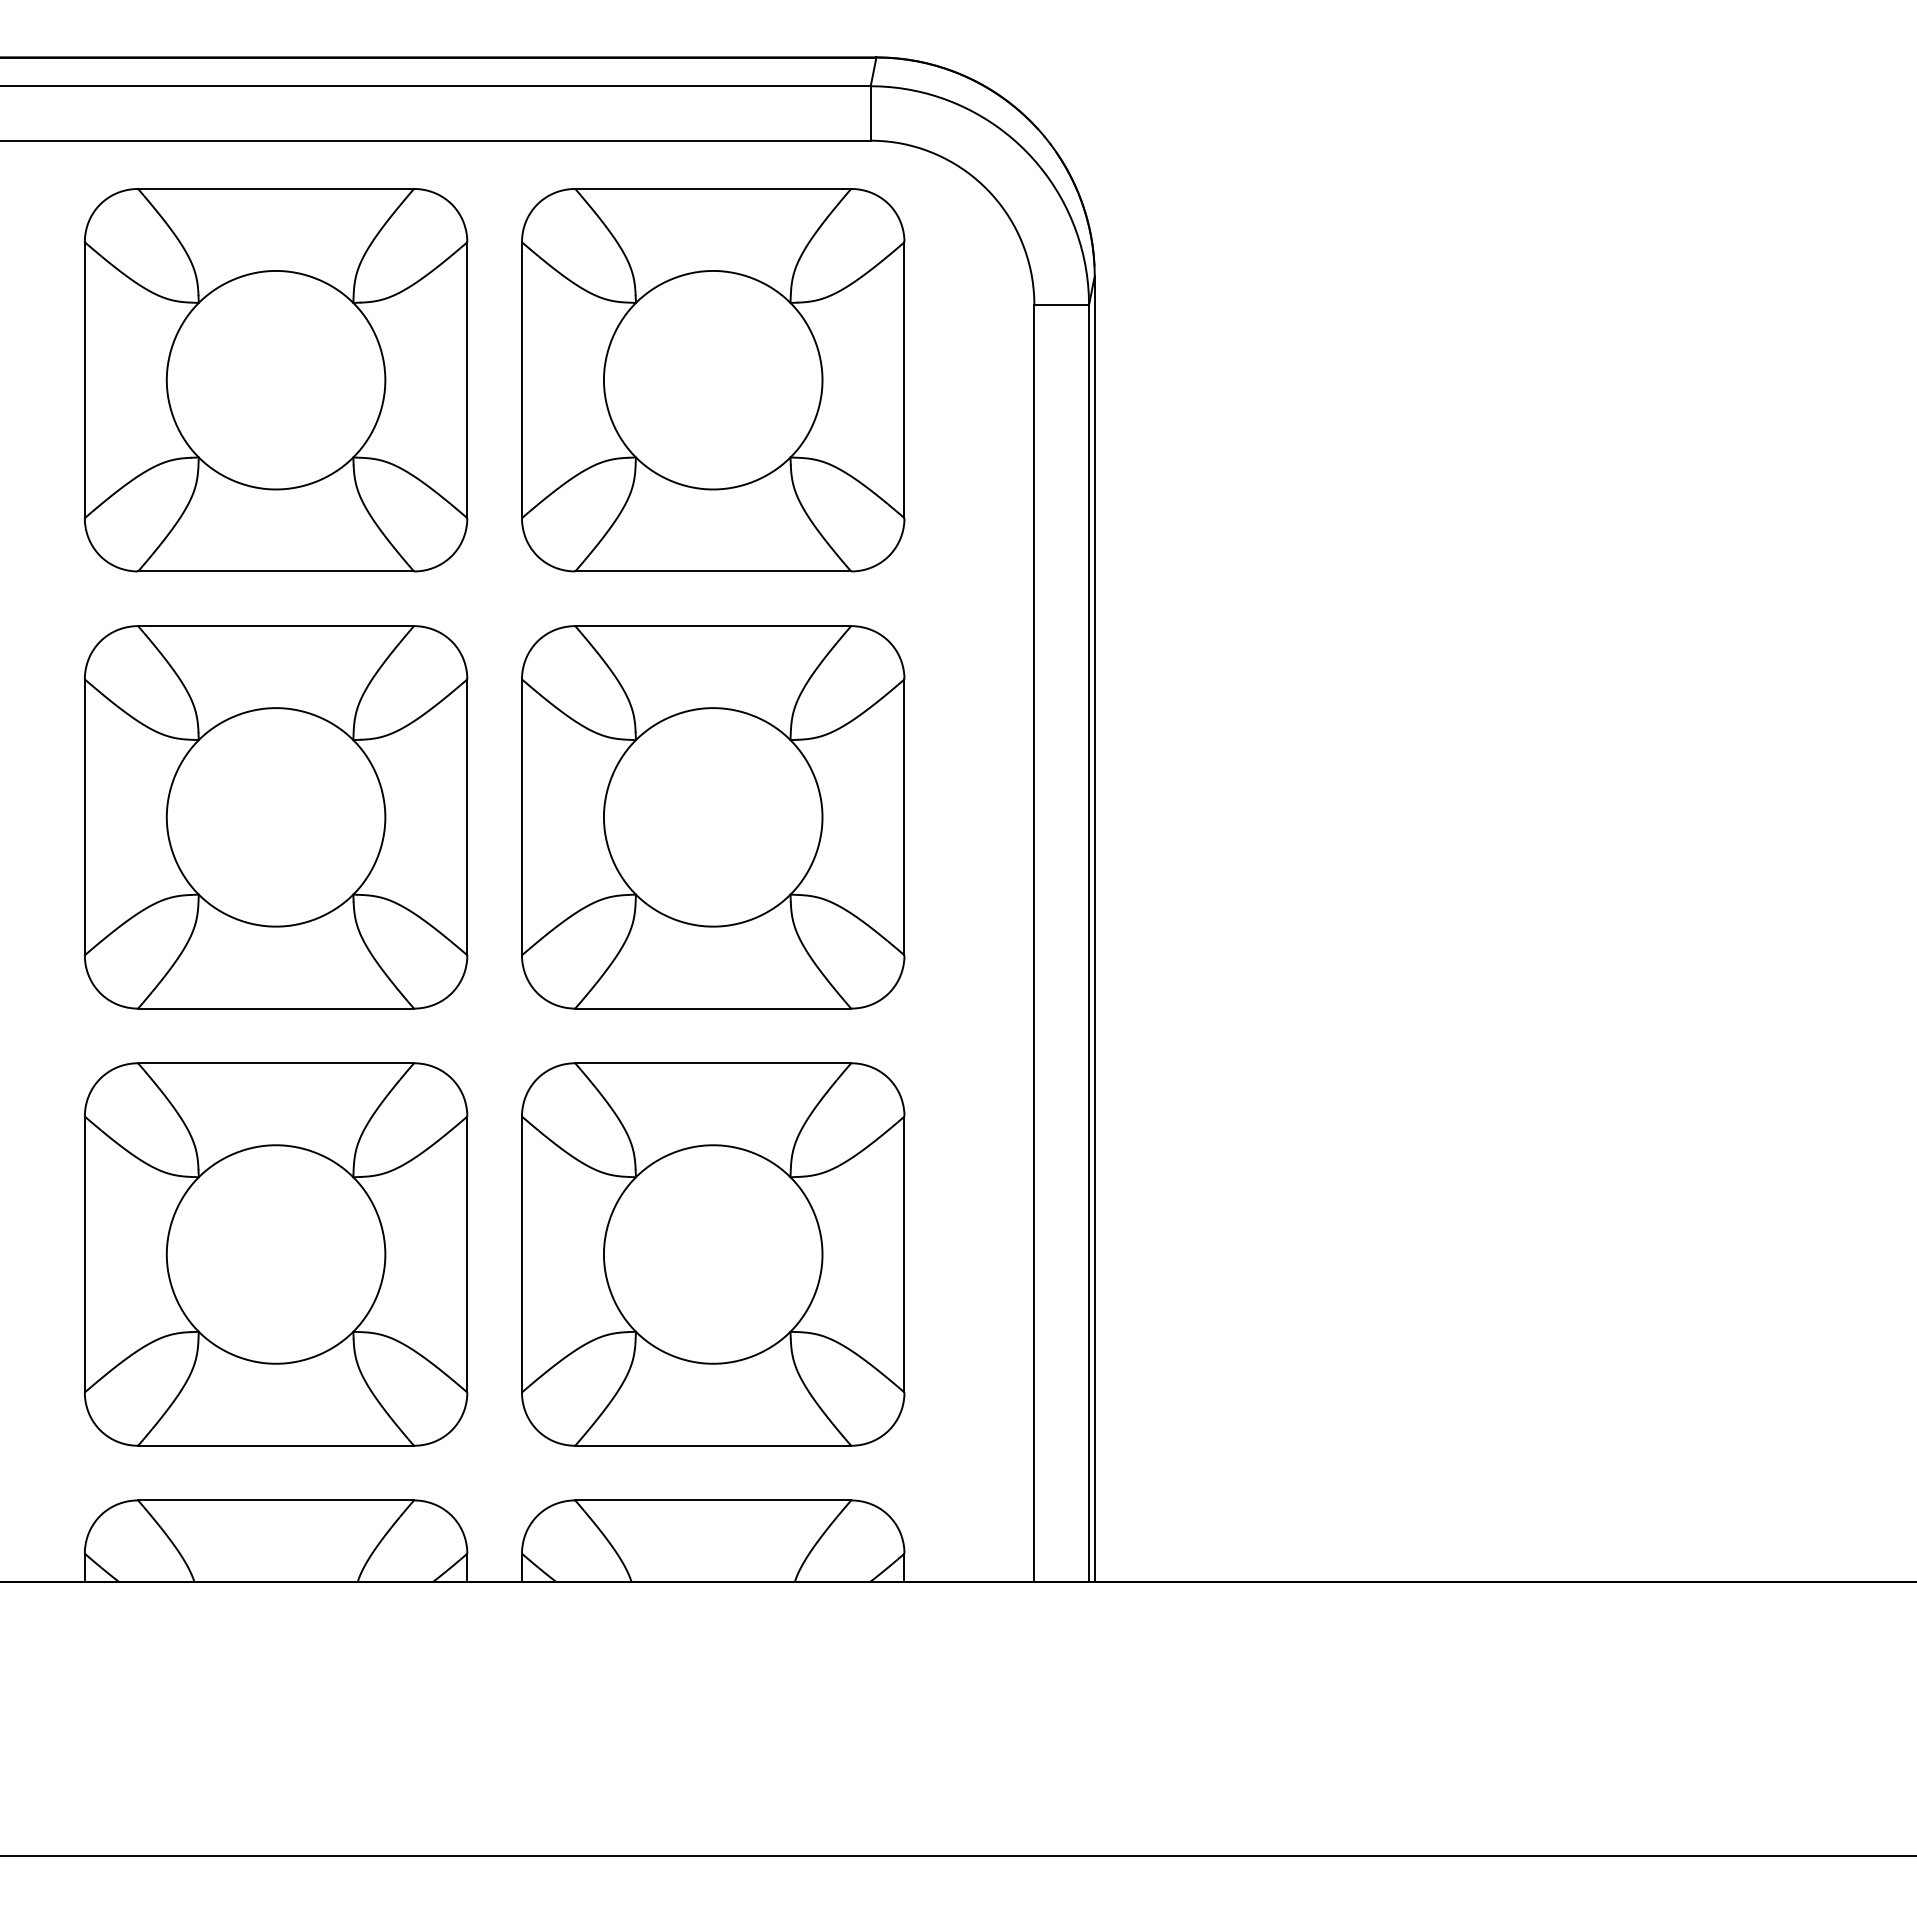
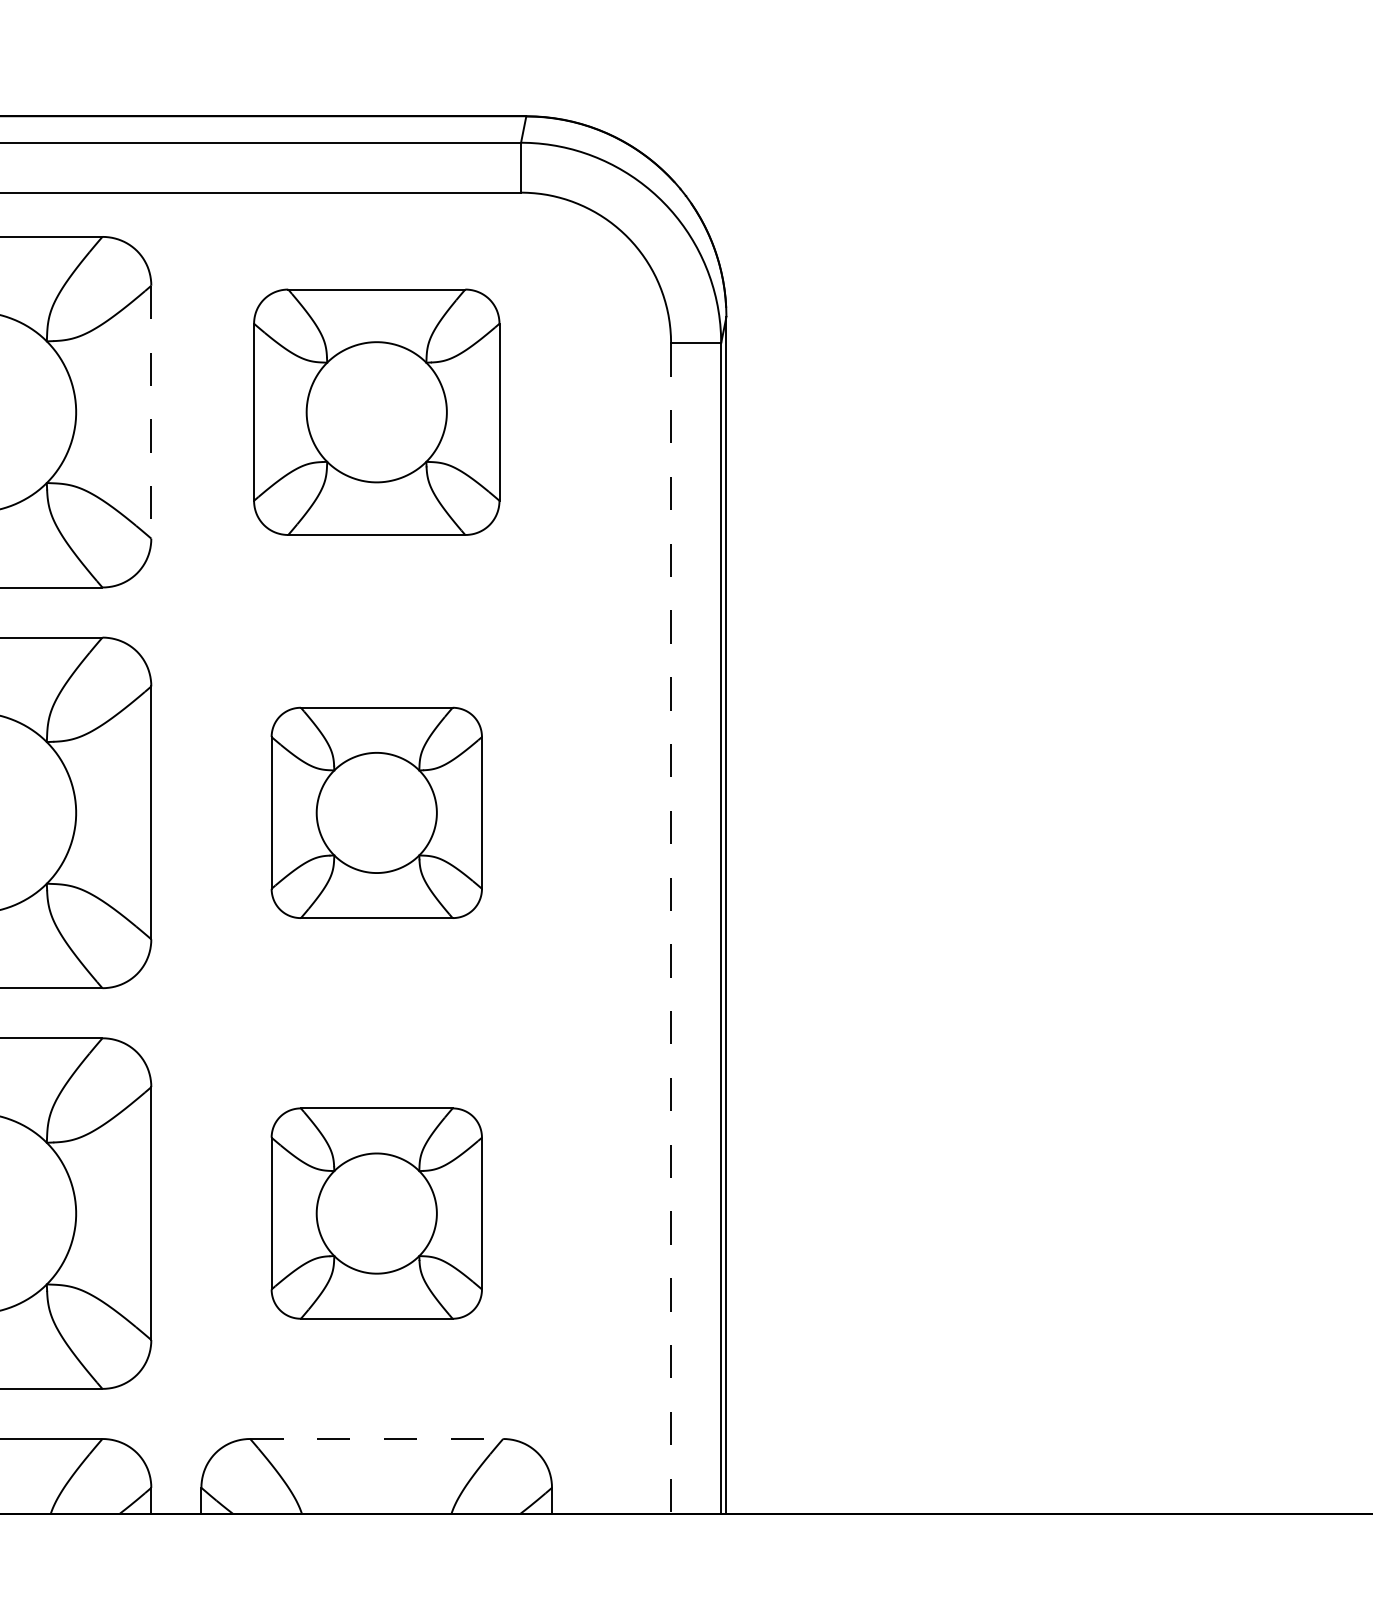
line: (467, 380) -> (151, 412), solid -> dashed
part: (713, 380) -> (376, 412), size x0.7
part: (713, 817) -> (376, 813), size x0.6
line: (1034, 943) -> (671, 928), solid -> dashed
part: (713, 1254) -> (376, 1213), size x0.6
line: (713, 1500) -> (376, 1439), solid -> dashed

